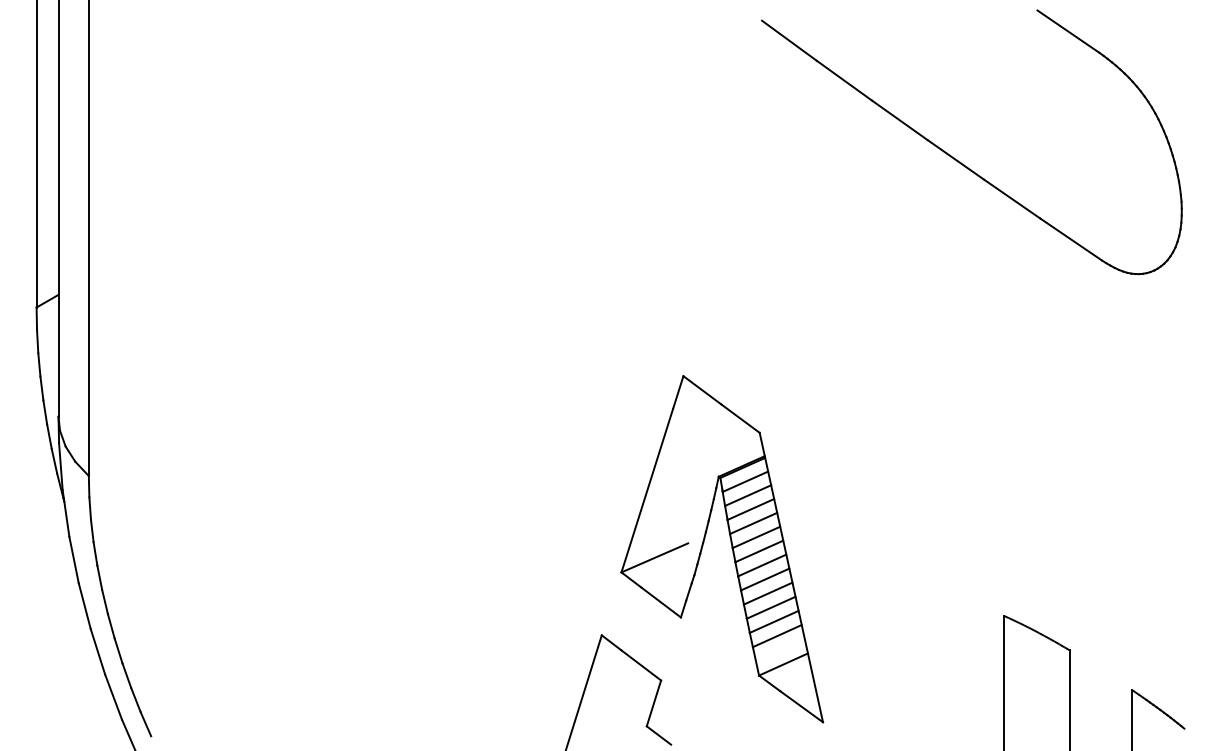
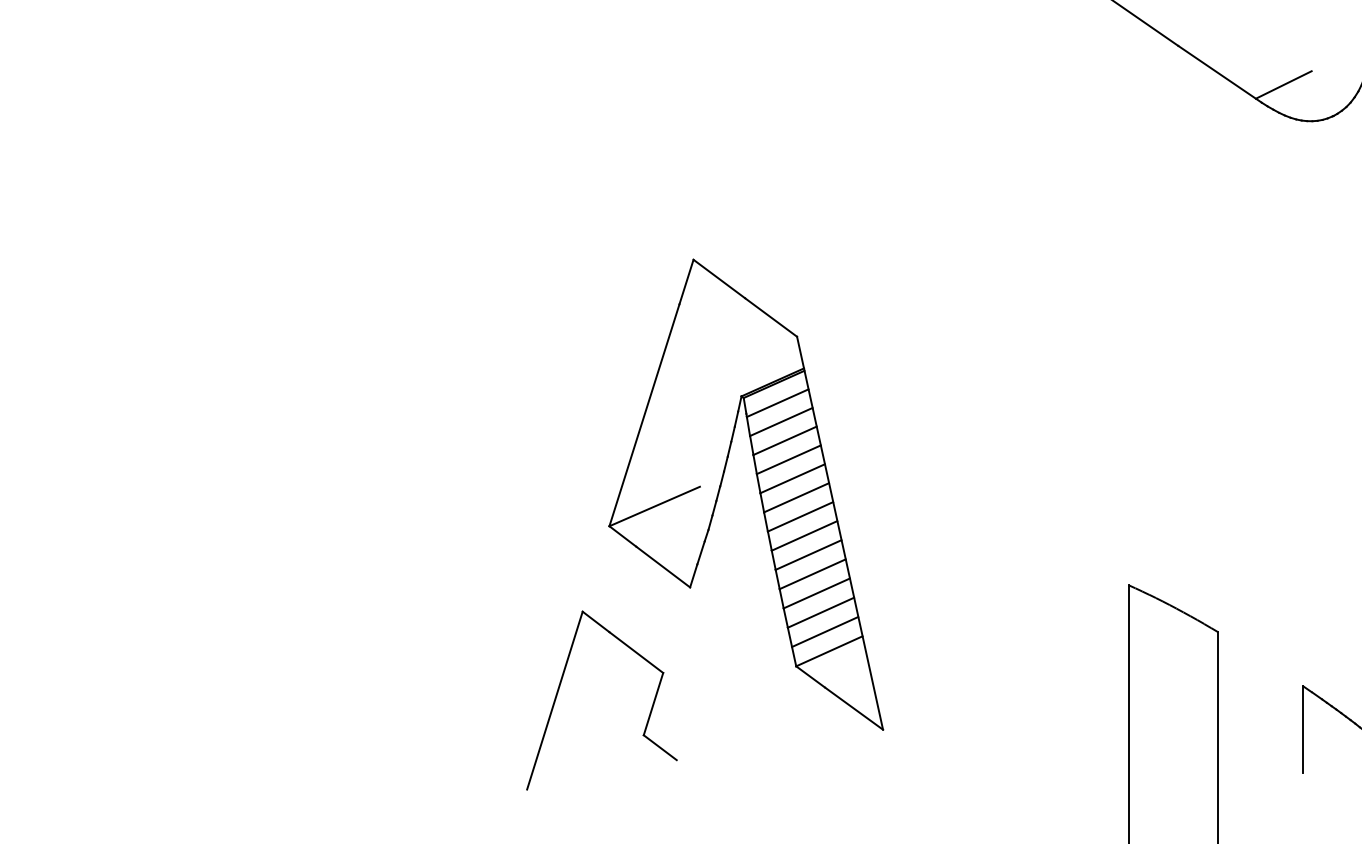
line: (1117, 247) -> (1282, 85), added
line: (779, 650) -> (823, 632), added

